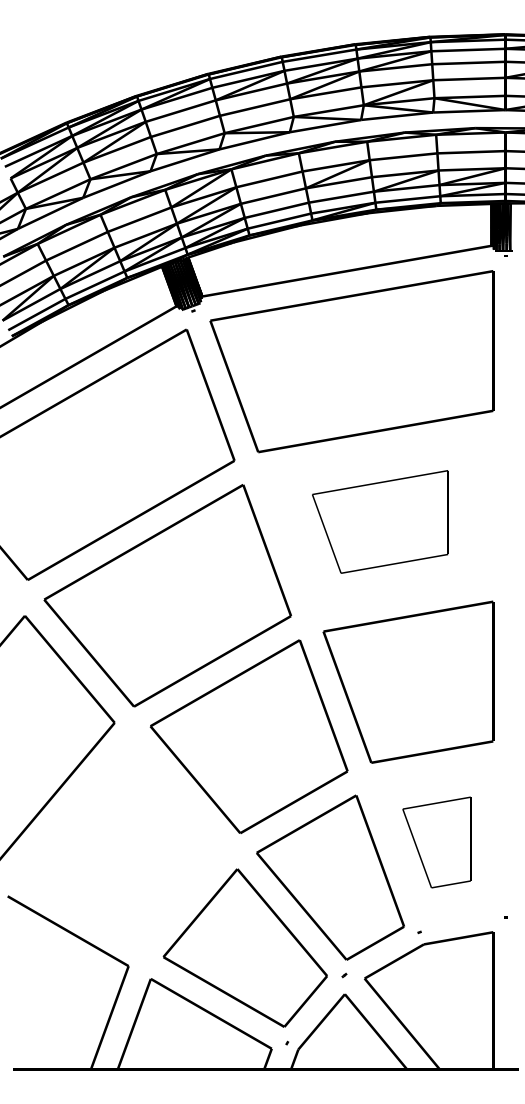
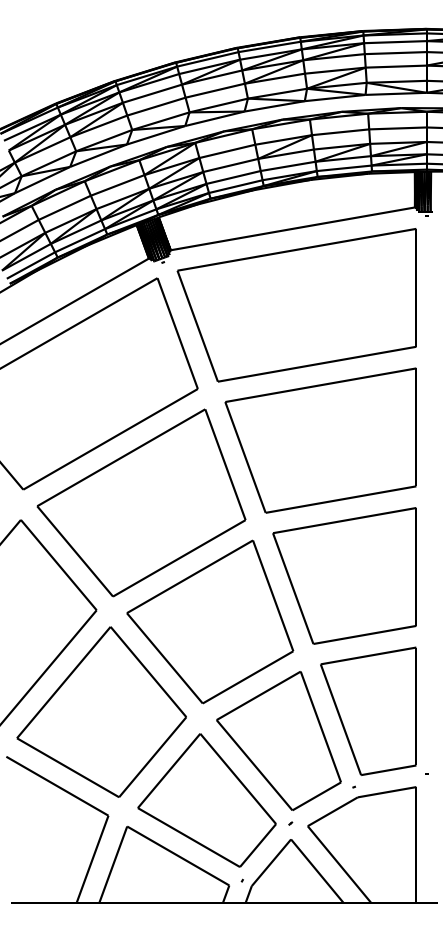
part: (380, 521) -> (321, 440), size x1.67
part: (436, 842) -> (368, 711), size x1.67
part: (120, 843) -> (101, 712), added

